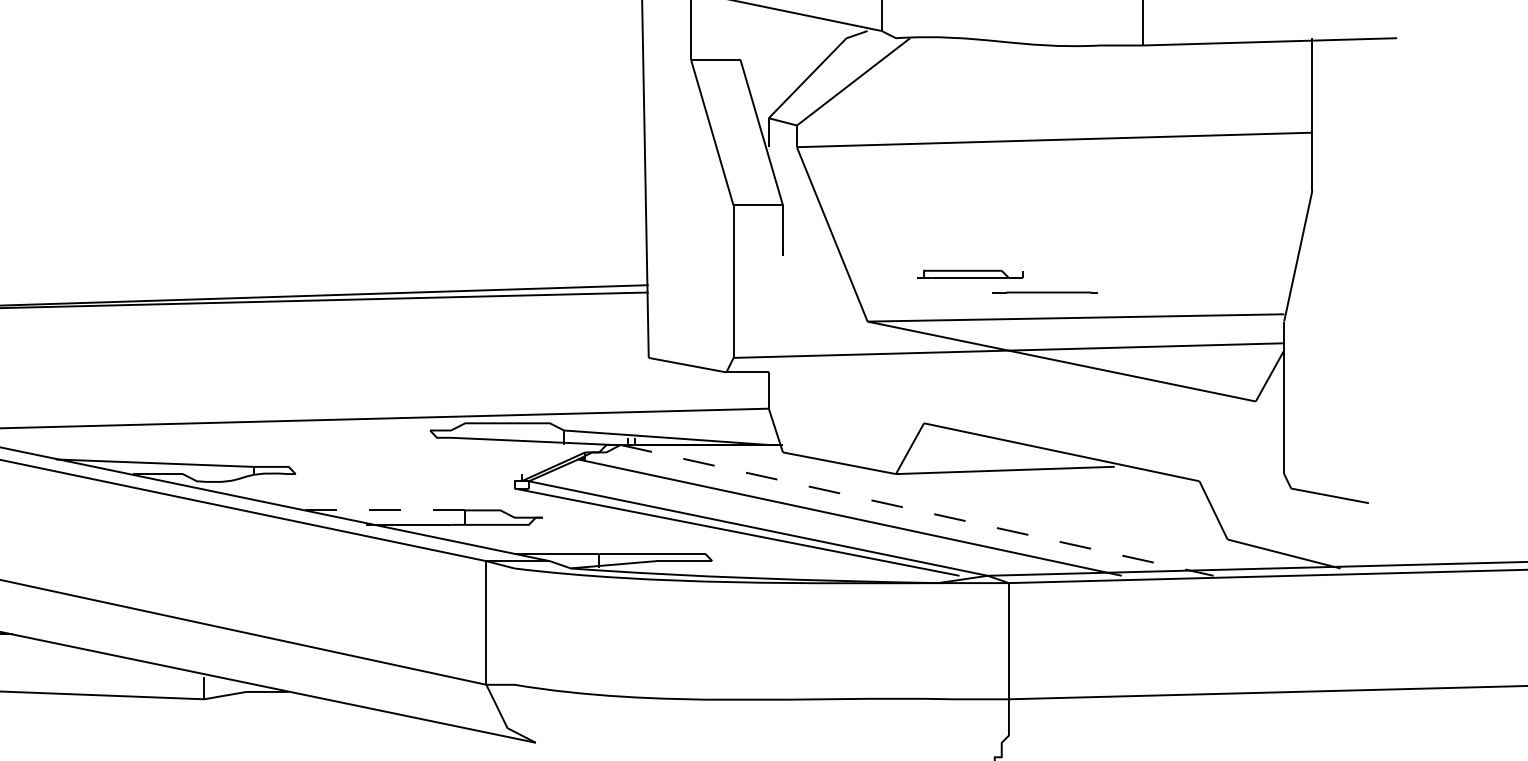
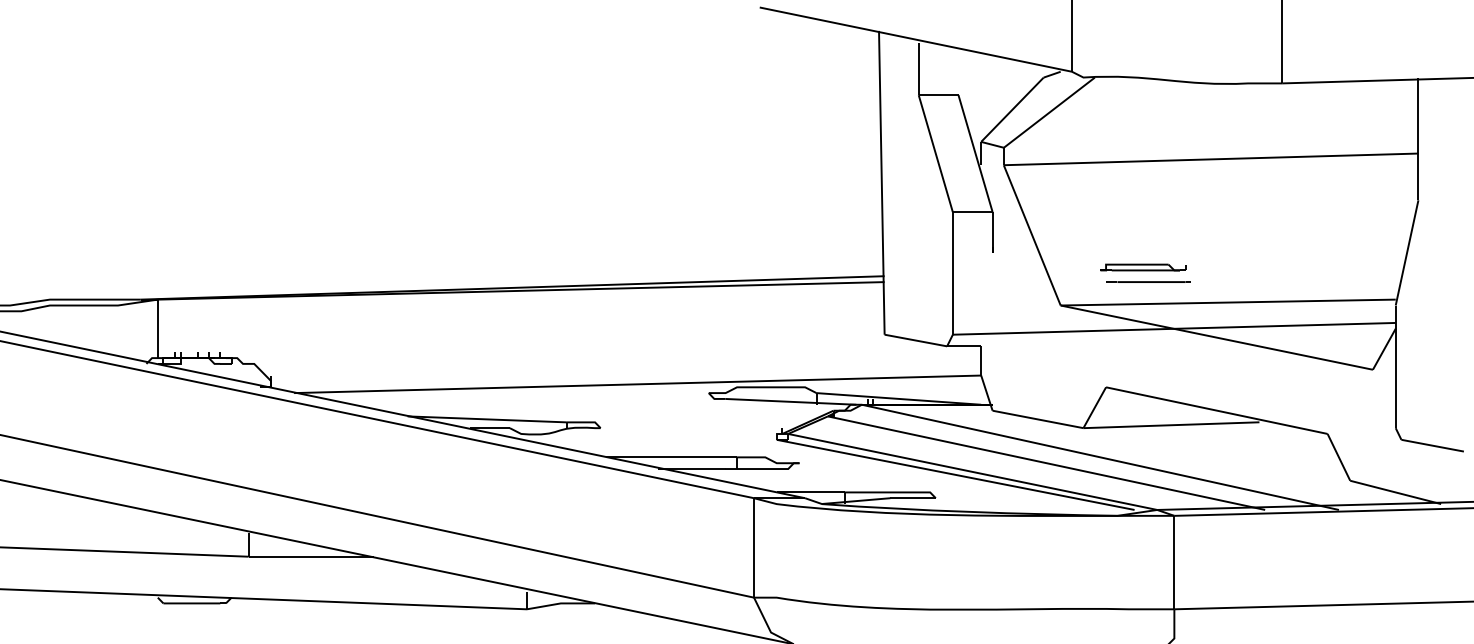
line: (1045, 291) -> (1148, 281), moved
line: (383, 510) -> (671, 457), dashed -> solid
line: (917, 510) -> (1100, 457), dashed -> solid

